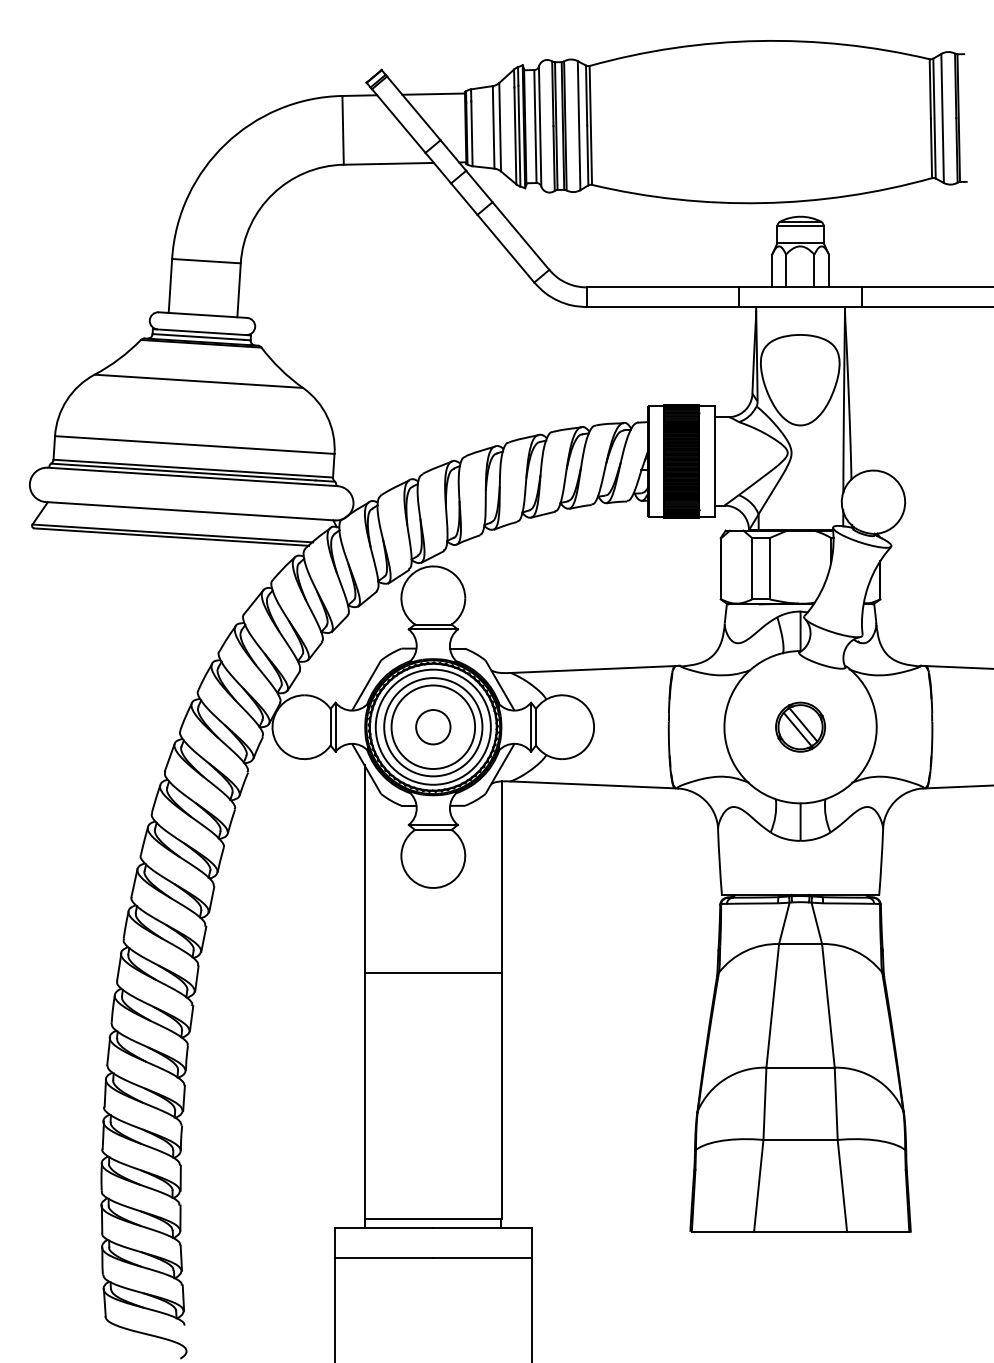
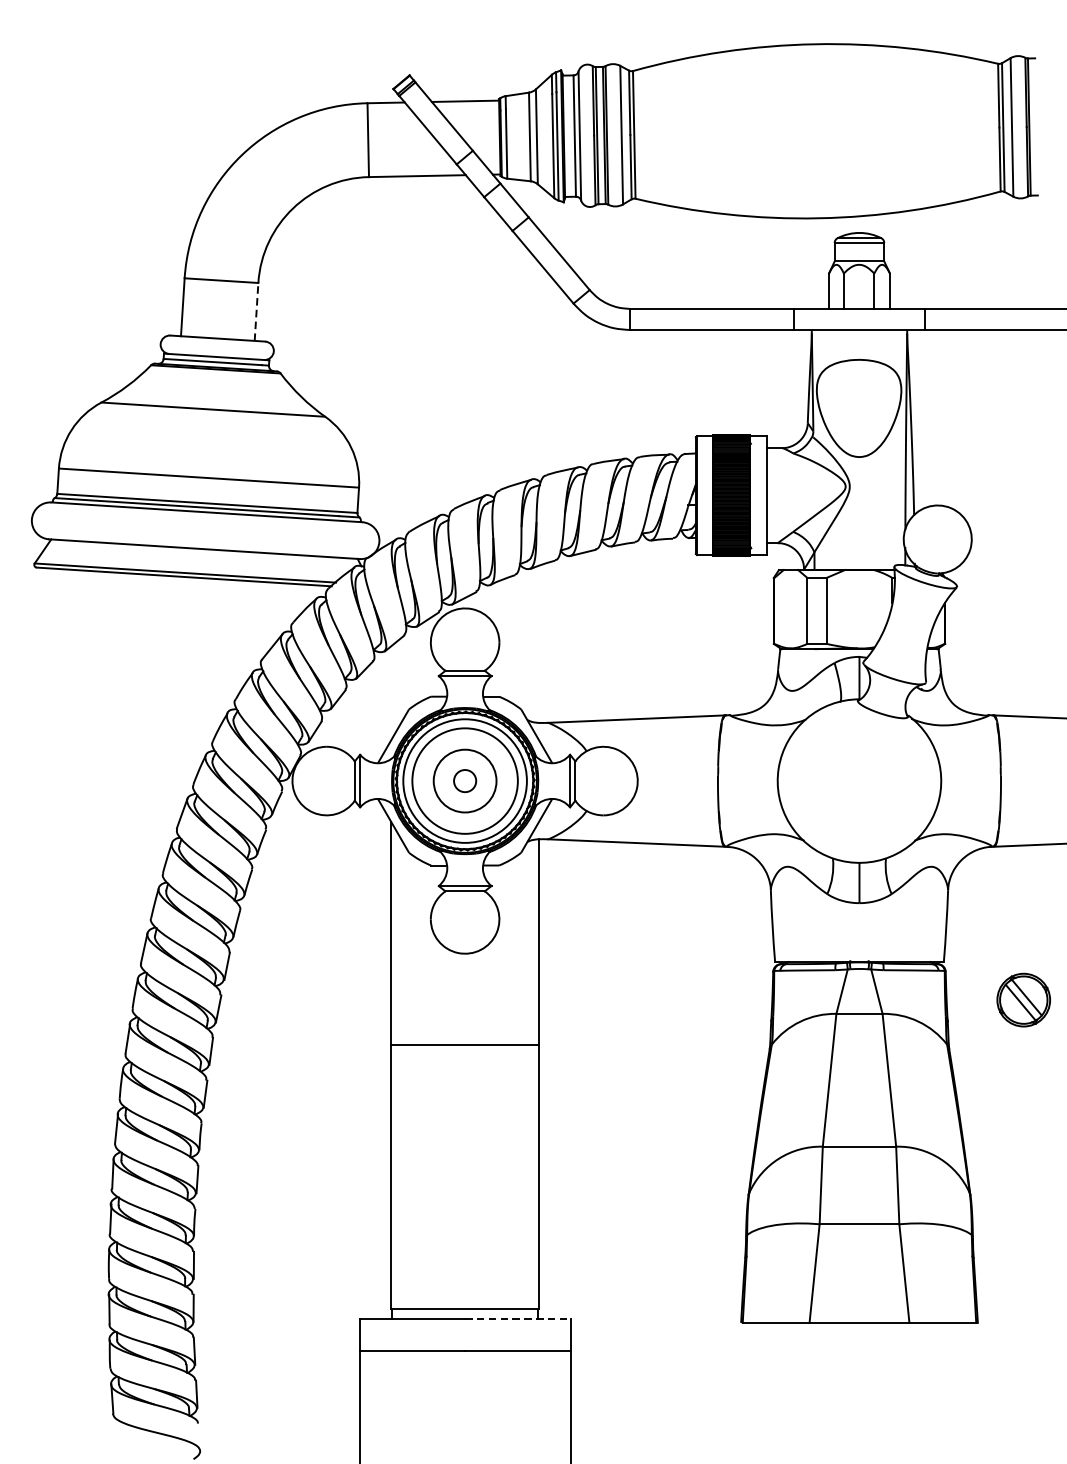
line: (239, 289) -> (256, 311), solid -> dashed
circle: (433, 726) -> (465, 780), size x0.7
part: (800, 726) -> (1023, 999), moved
circle: (433, 727) -> (465, 781), size x0.6
line: (482, 1228) -> (517, 1319), solid -> dashed

